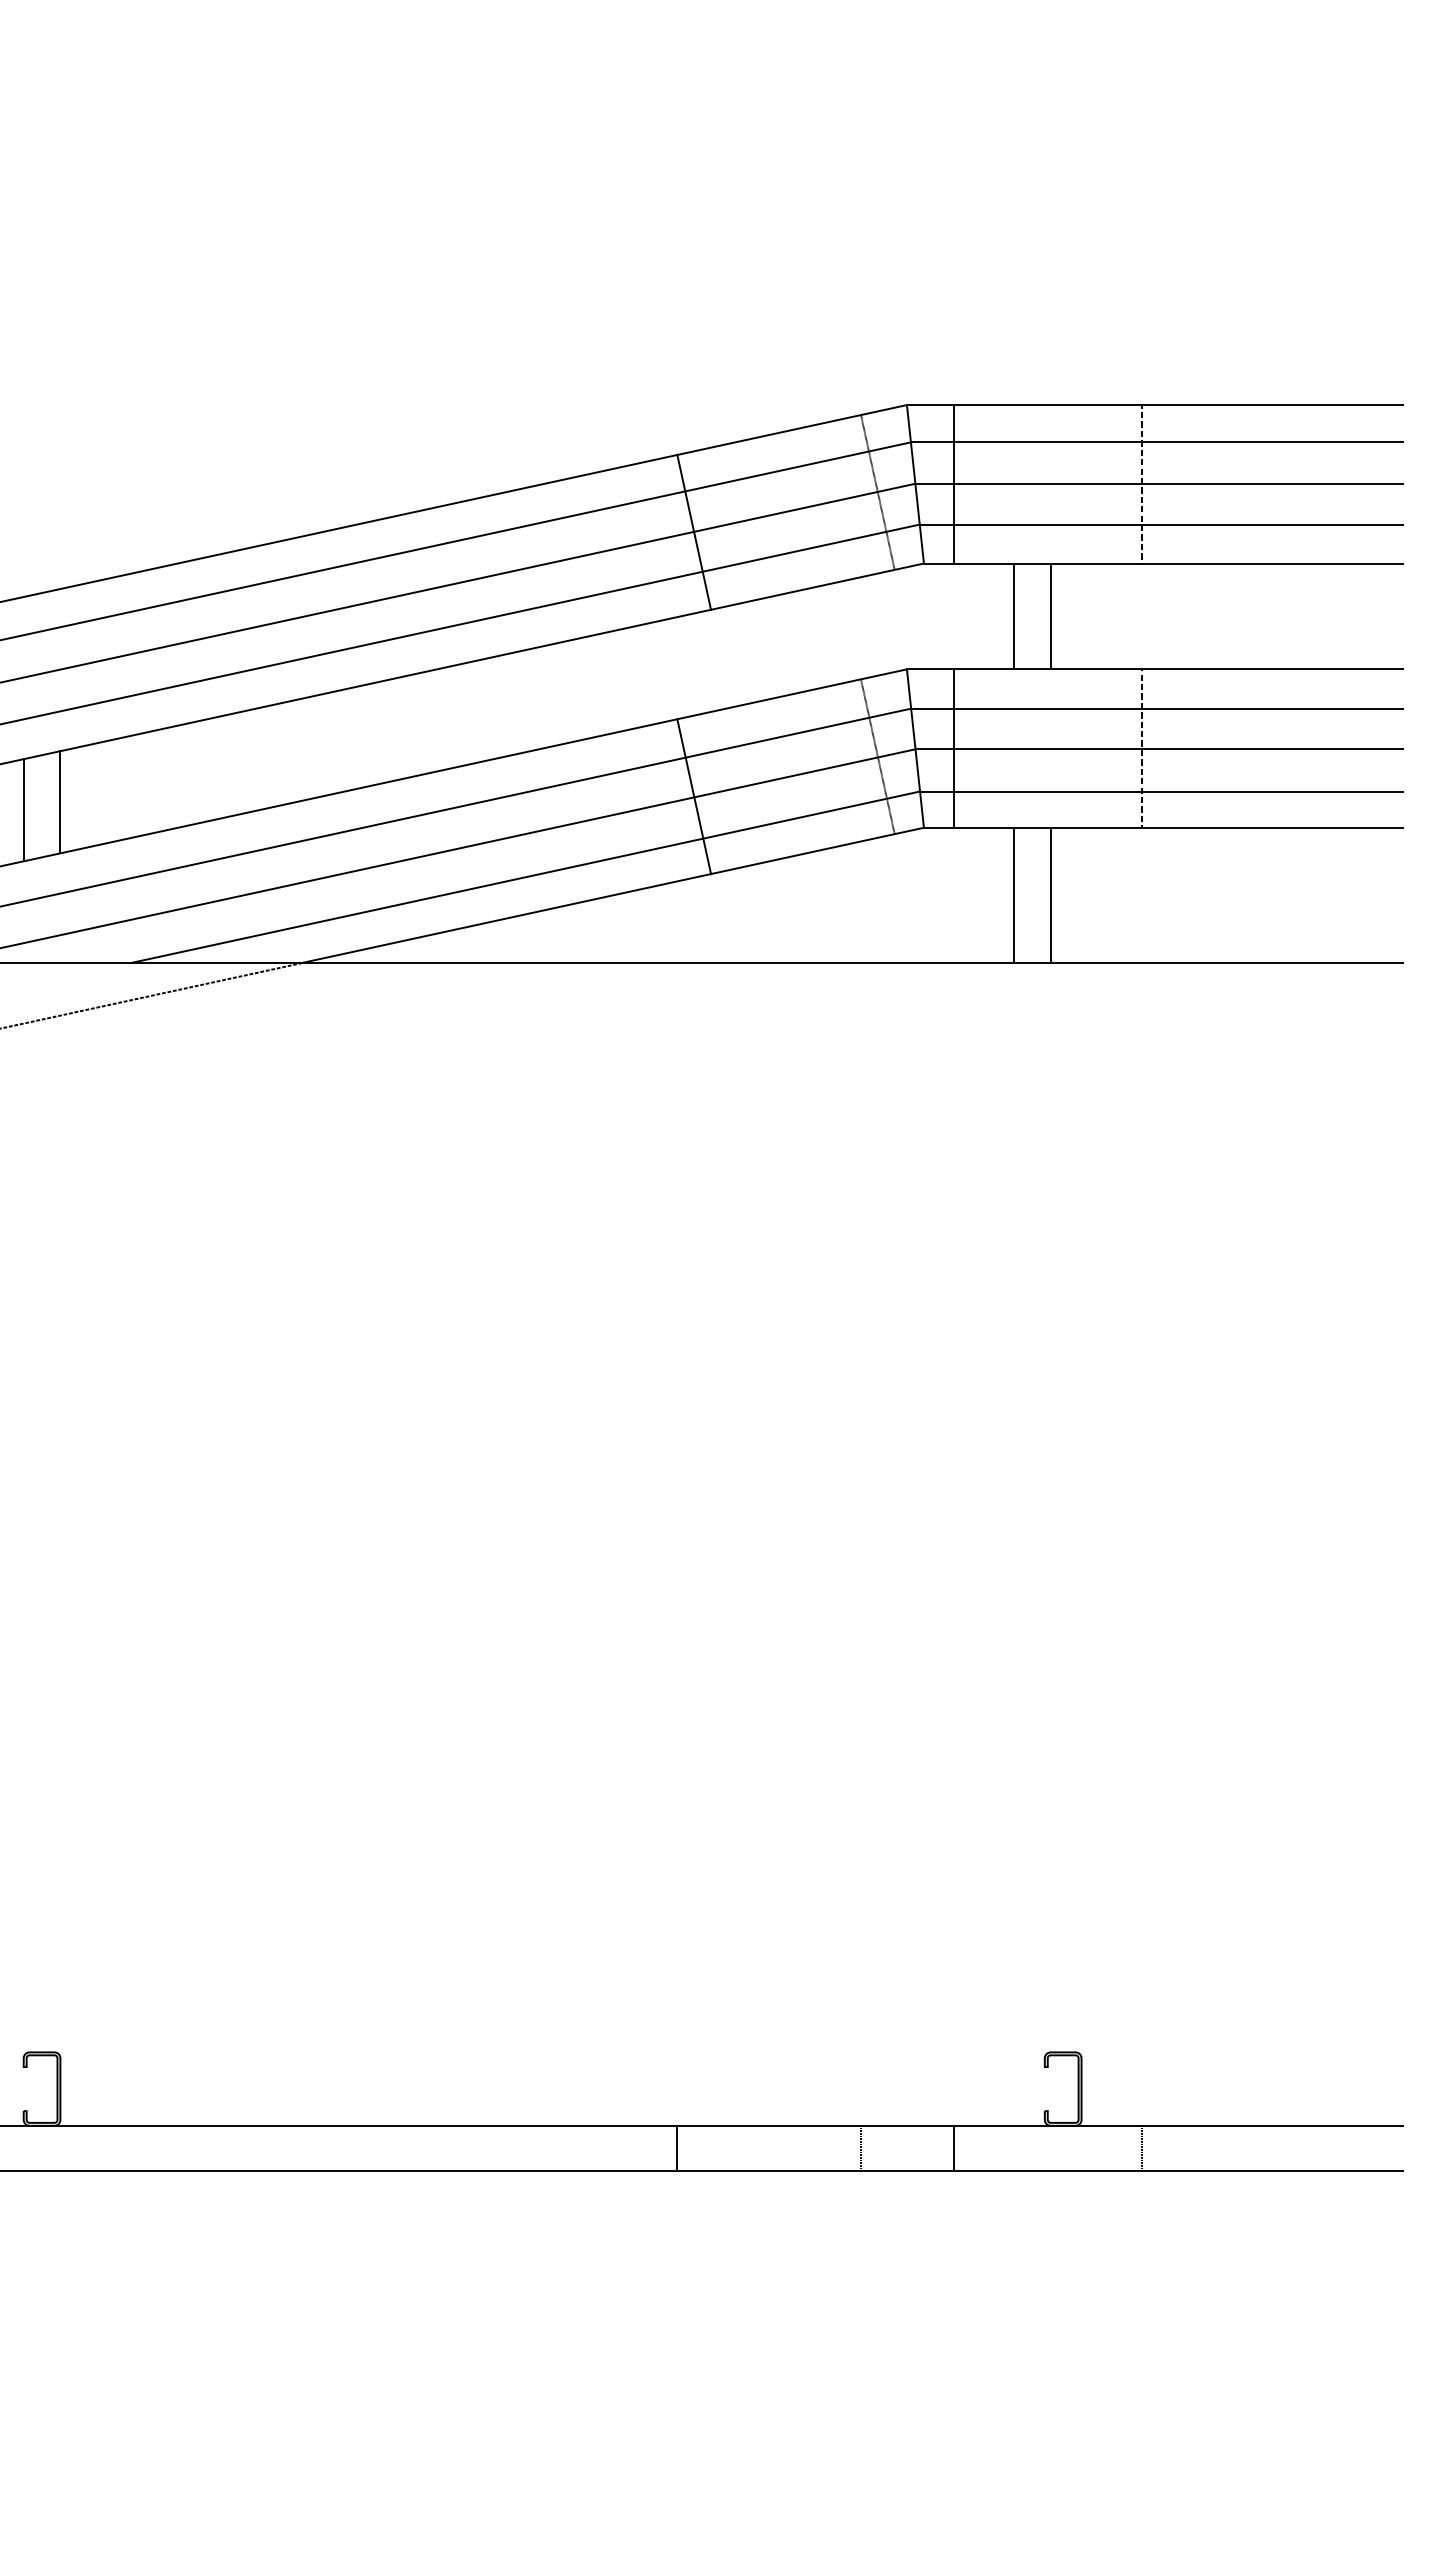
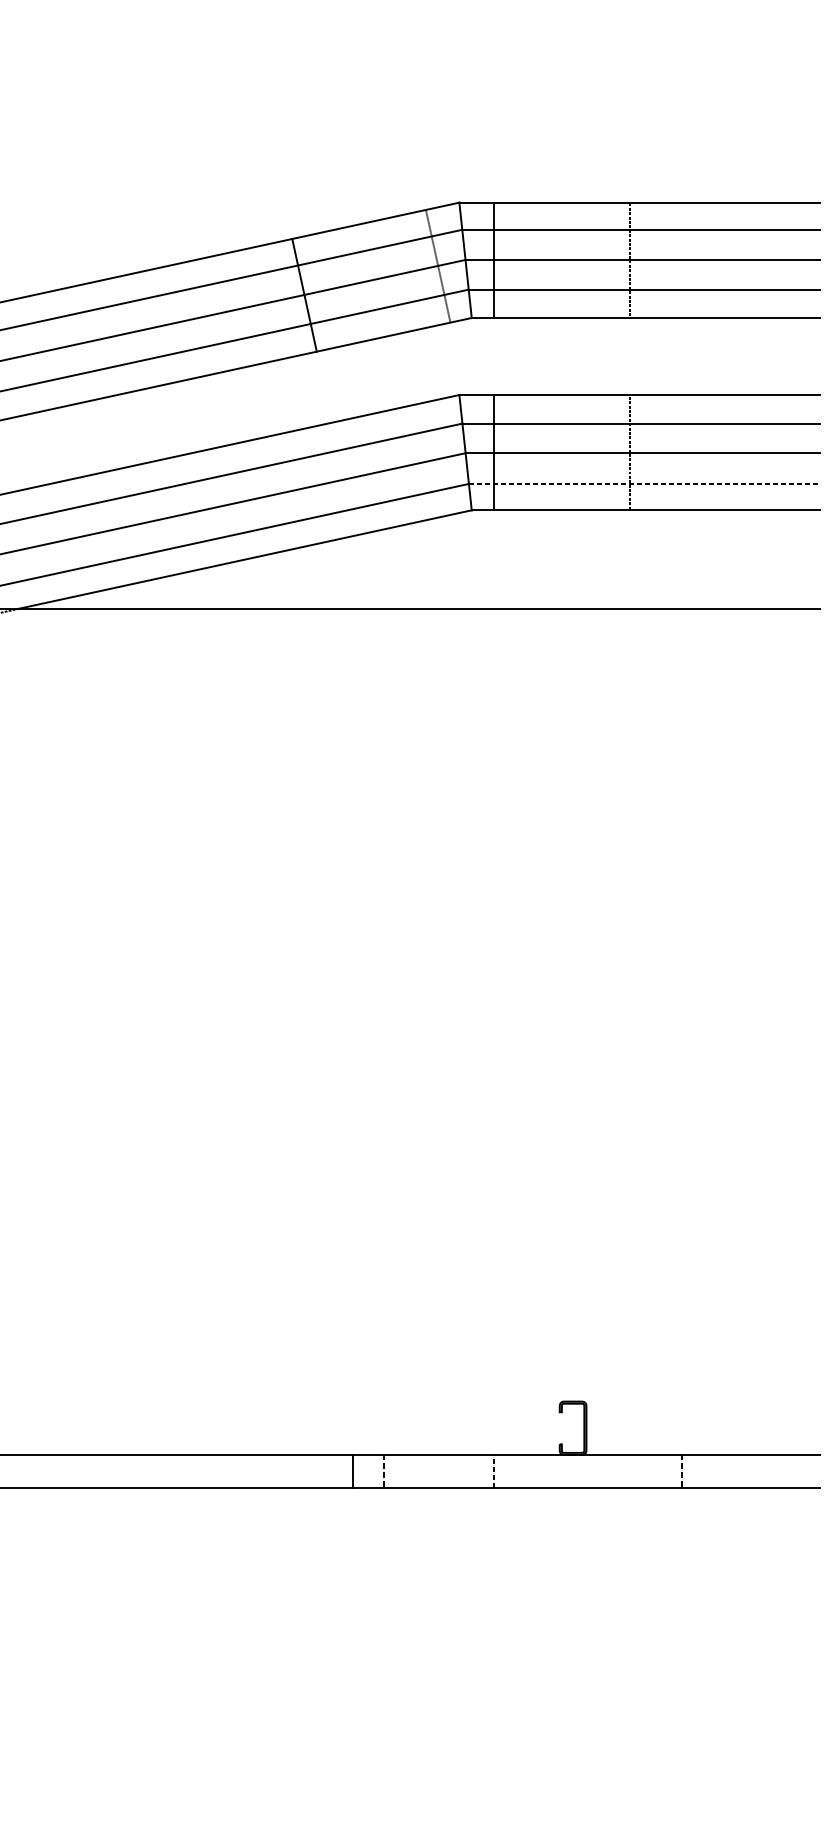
line: (1014, 616) -> (537, 356), removed
line: (1051, 616) -> (564, 356), removed
line: (877, 756) -> (437, 458), removed
line: (1161, 791) -> (644, 483), solid -> dashed
line: (694, 796) -> (304, 487), removed
line: (1014, 895) -> (537, 559), removed
line: (1051, 895) -> (564, 559), removed
line: (677, 2147) -> (353, 1470), moved
line: (861, 2147) -> (384, 1470), moved
line: (1141, 2147) -> (681, 1470), moved
line: (953, 2148) -> (493, 1471), solid -> dashed

